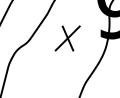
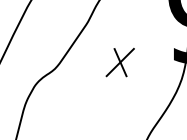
part: (67, 38) -> (120, 62), size x0.7

